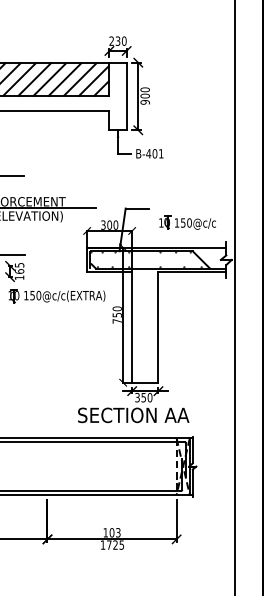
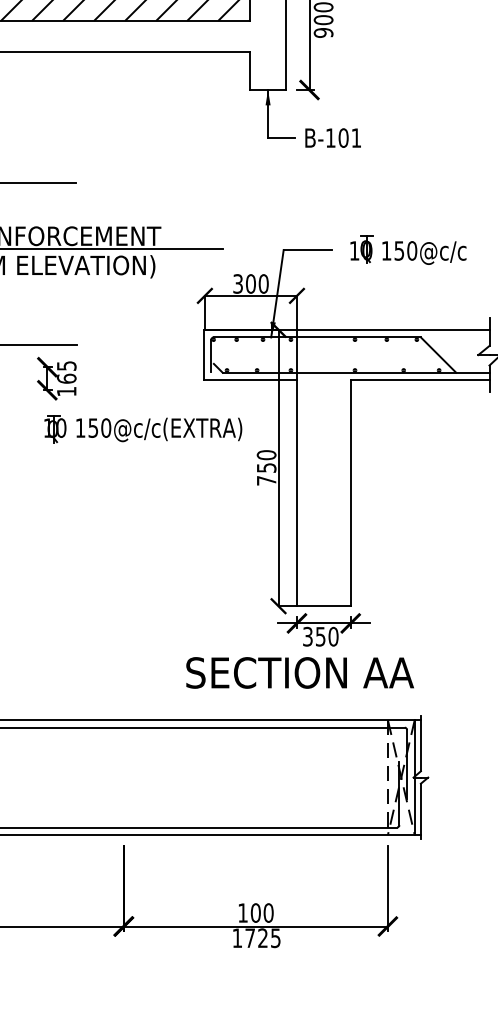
text: (148, 153) -> (330, 137), B-401 -> B-101
part: (187, 222) -> (408, 249), moved
text: (117, 532) -> (266, 912), 103 -> 100

